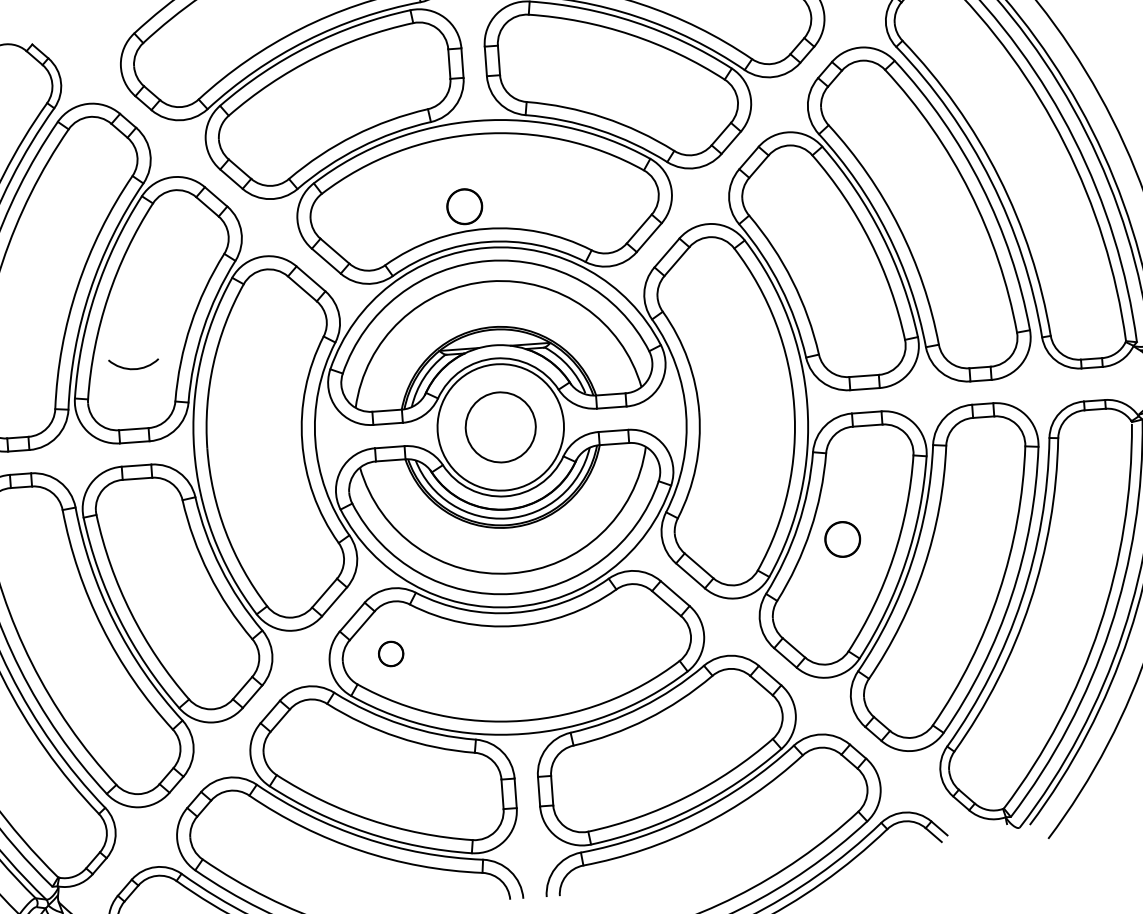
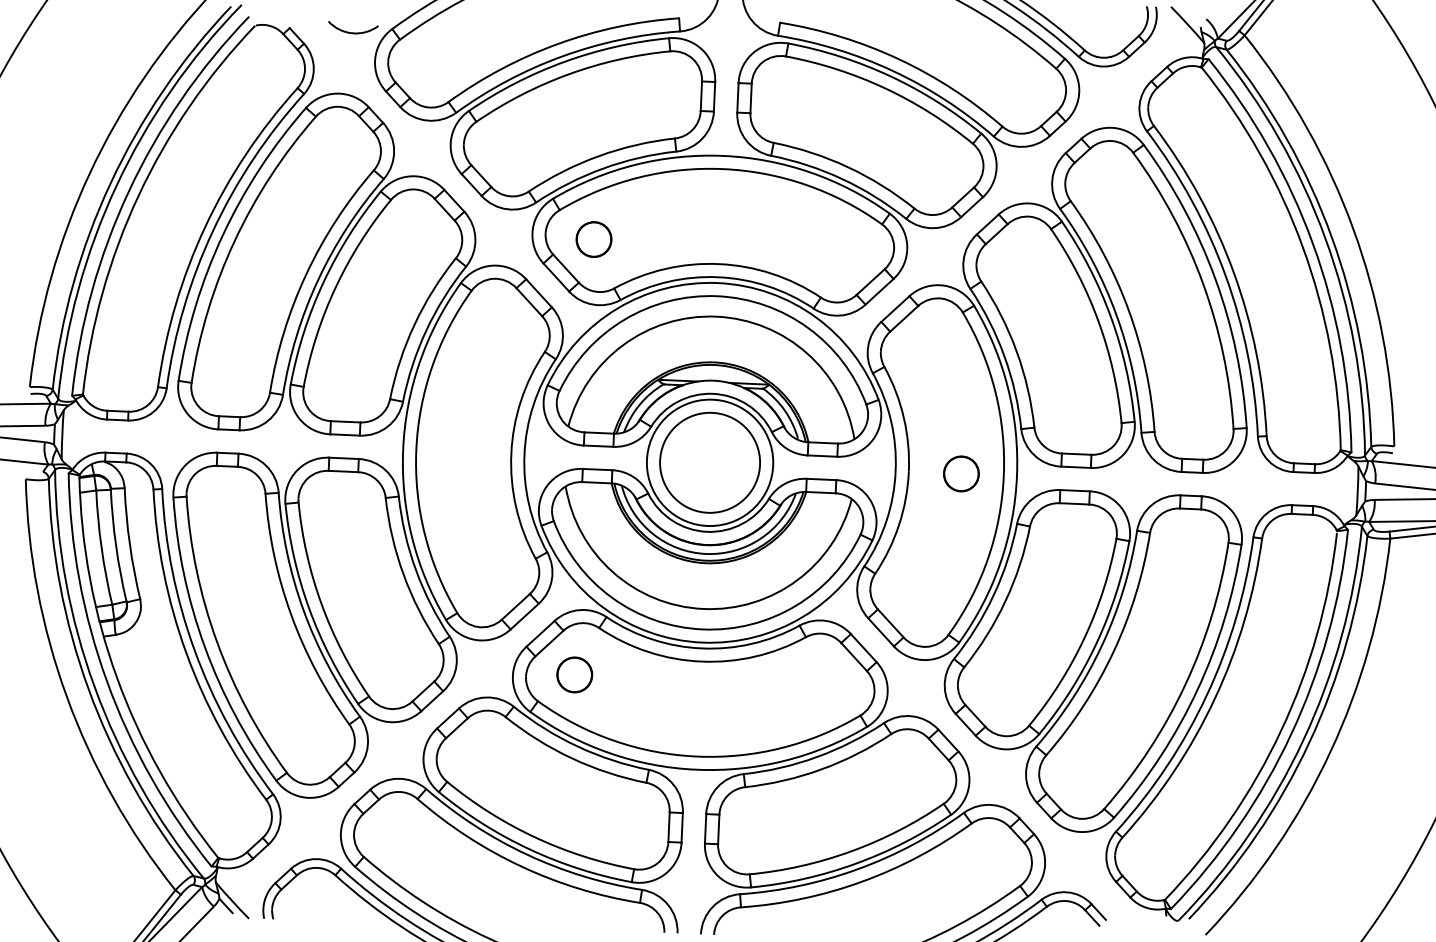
part: (464, 206) -> (593, 239), moved
arc: (134, 368) -> (353, 32), moved
circle: (501, 427) -> (710, 462), size x1.43
part: (842, 539) -> (961, 473), moved
part: (390, 653) -> (574, 674), size x1.43

